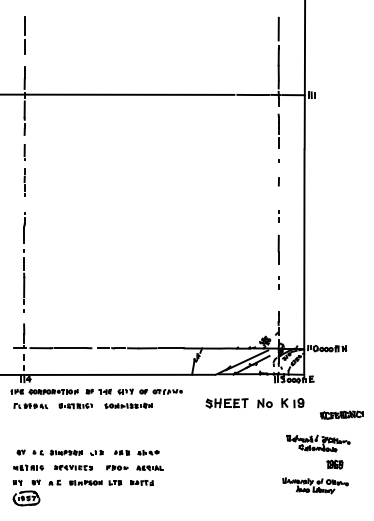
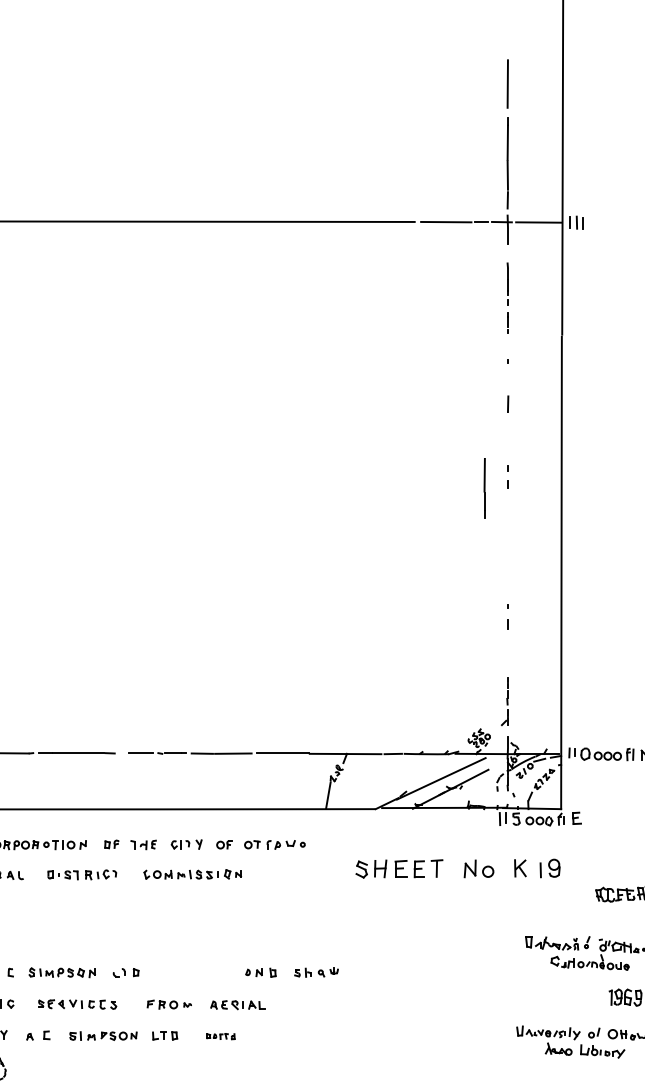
line: (278, 249) -> (484, 487), moved
part: (136, 452) -> (291, 972), moved
part: (141, 483) -> (219, 1037), size x0.6

